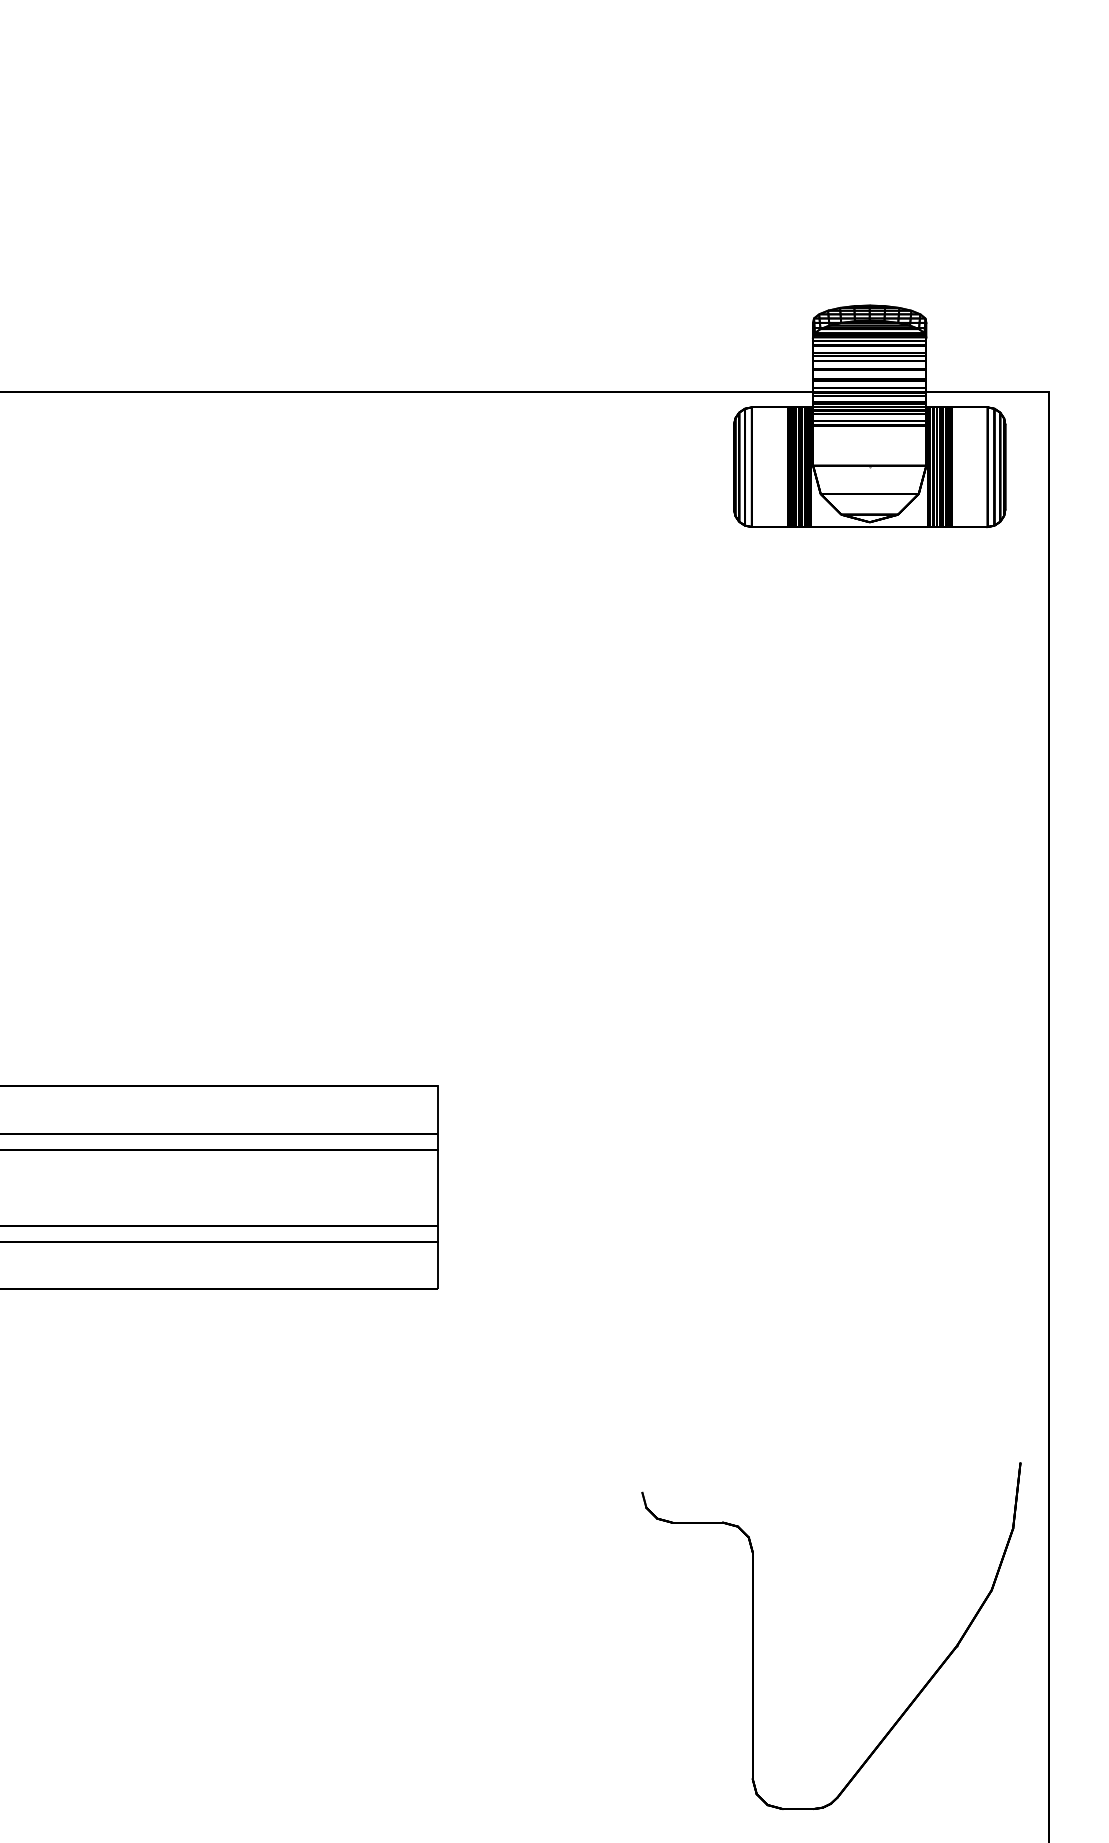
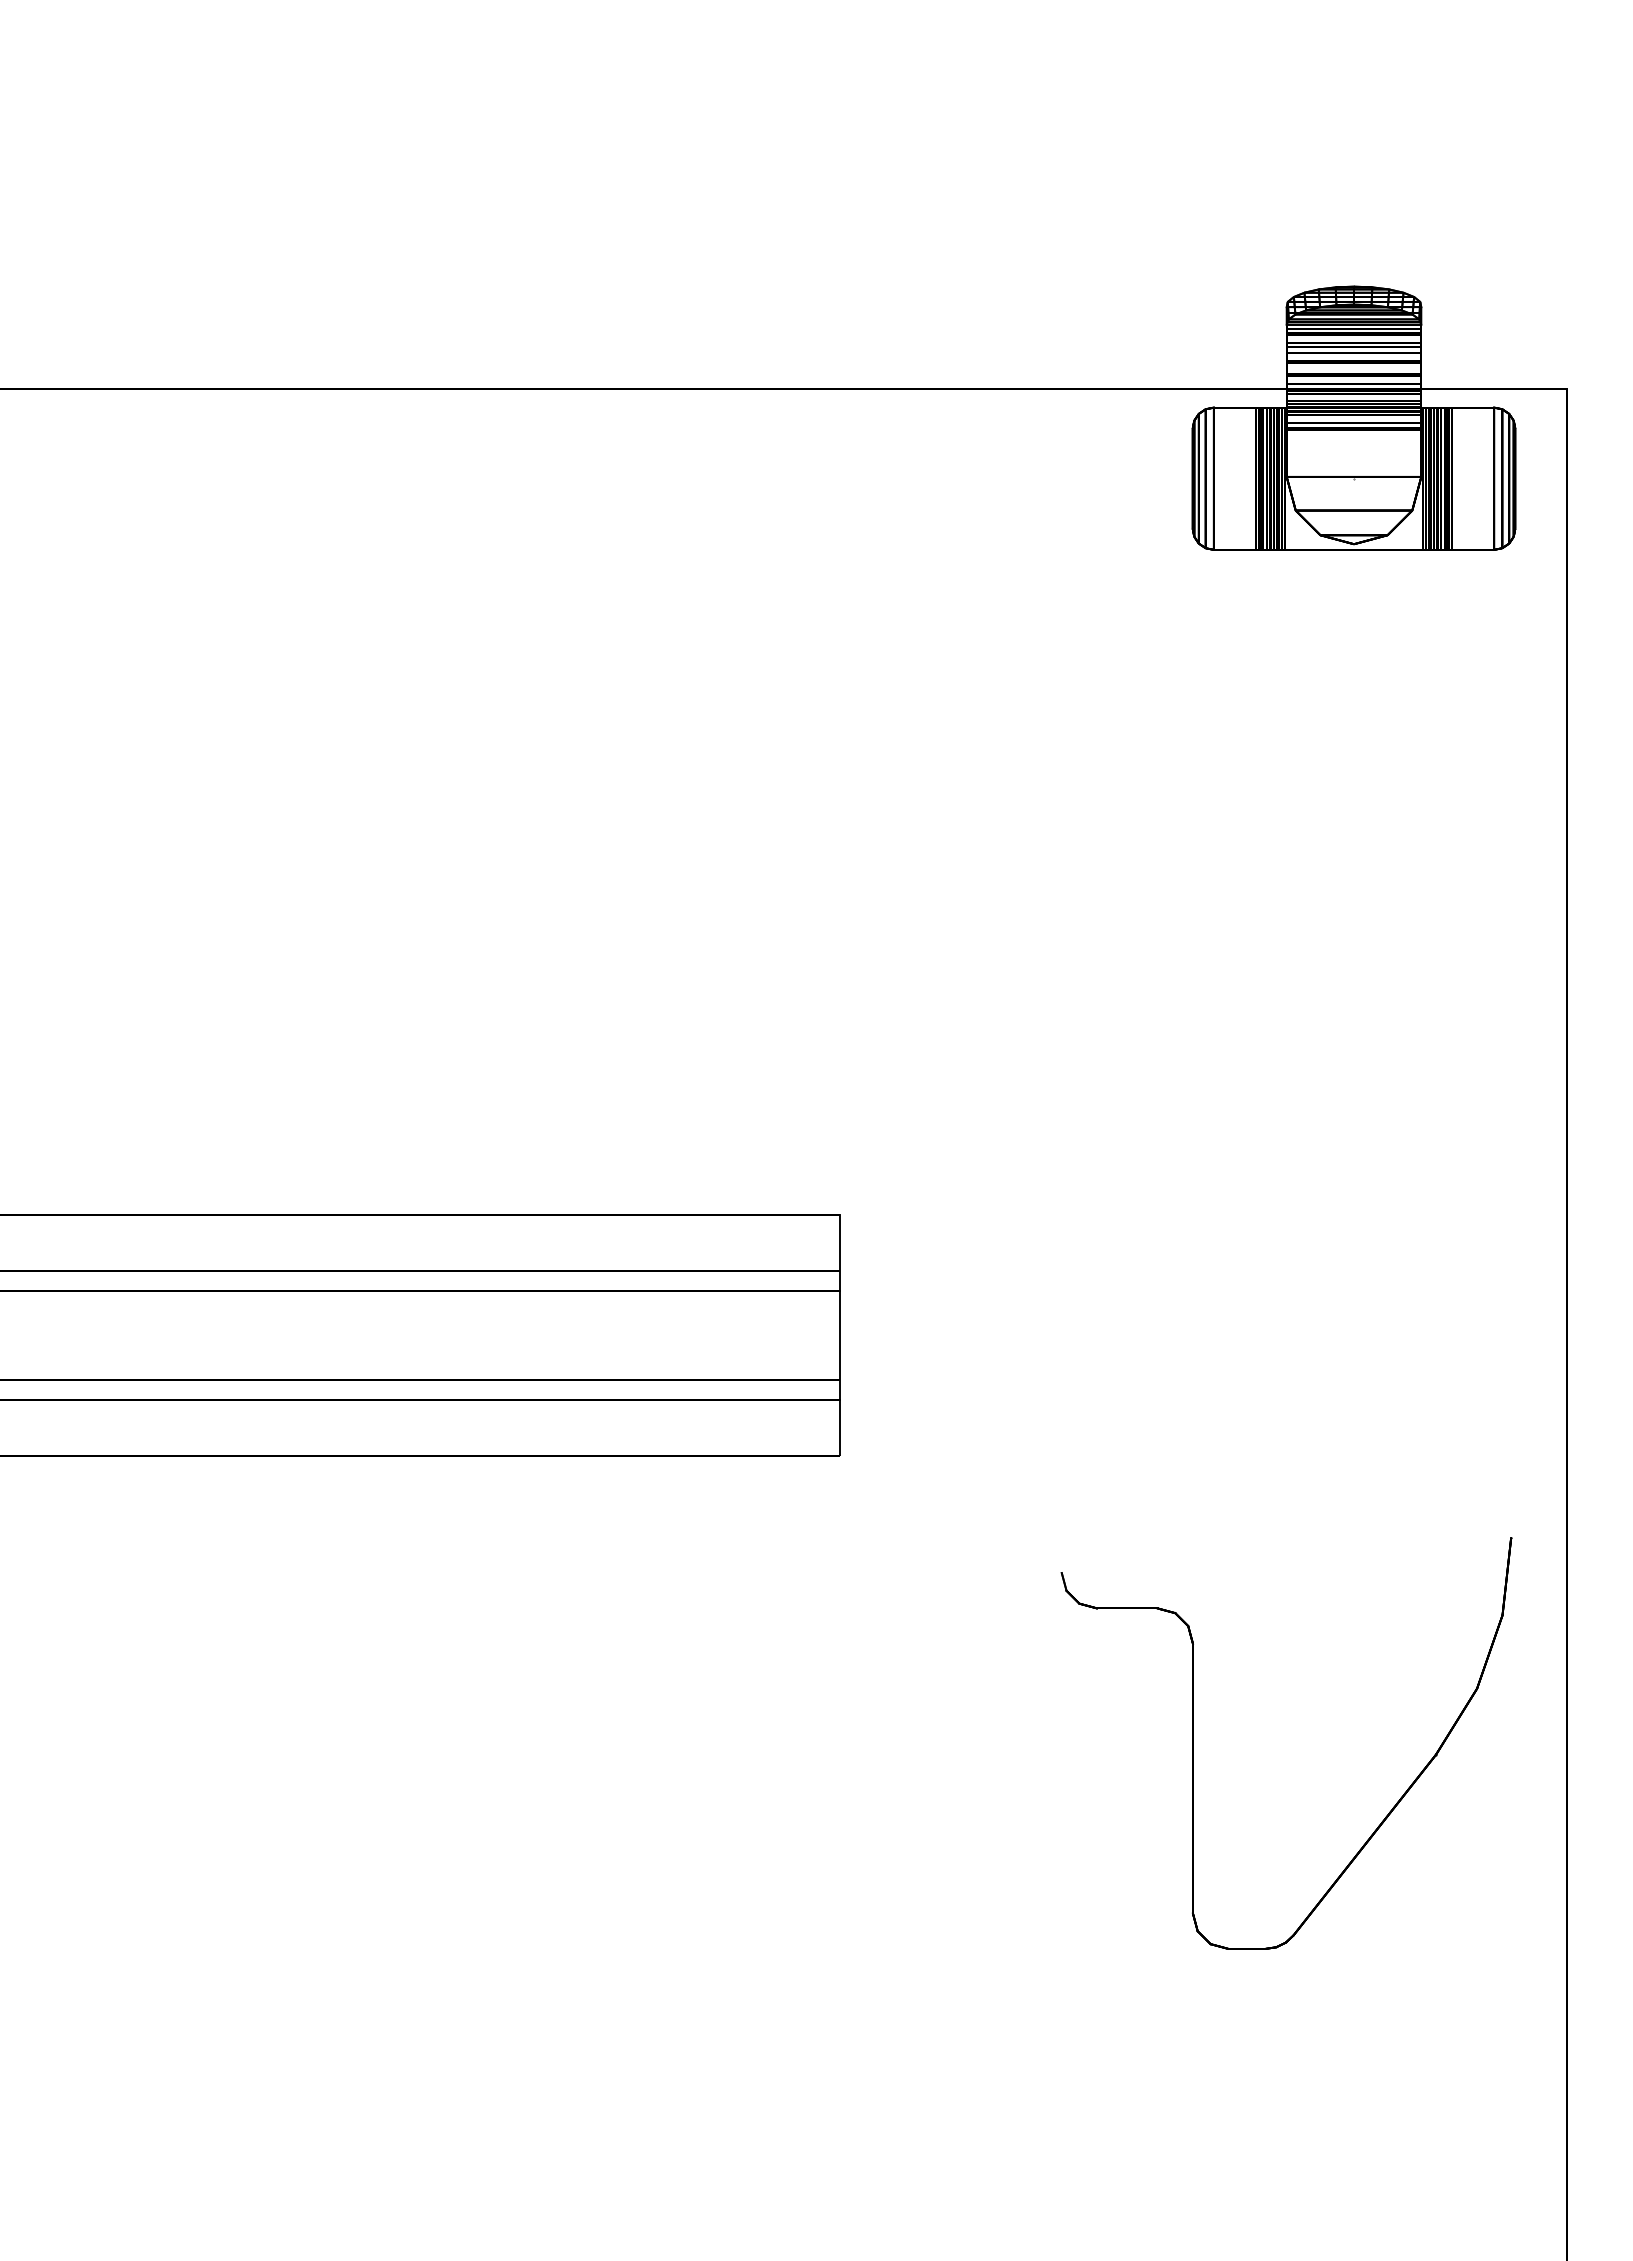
part: (753, 1636) -> (1193, 1743), moved

